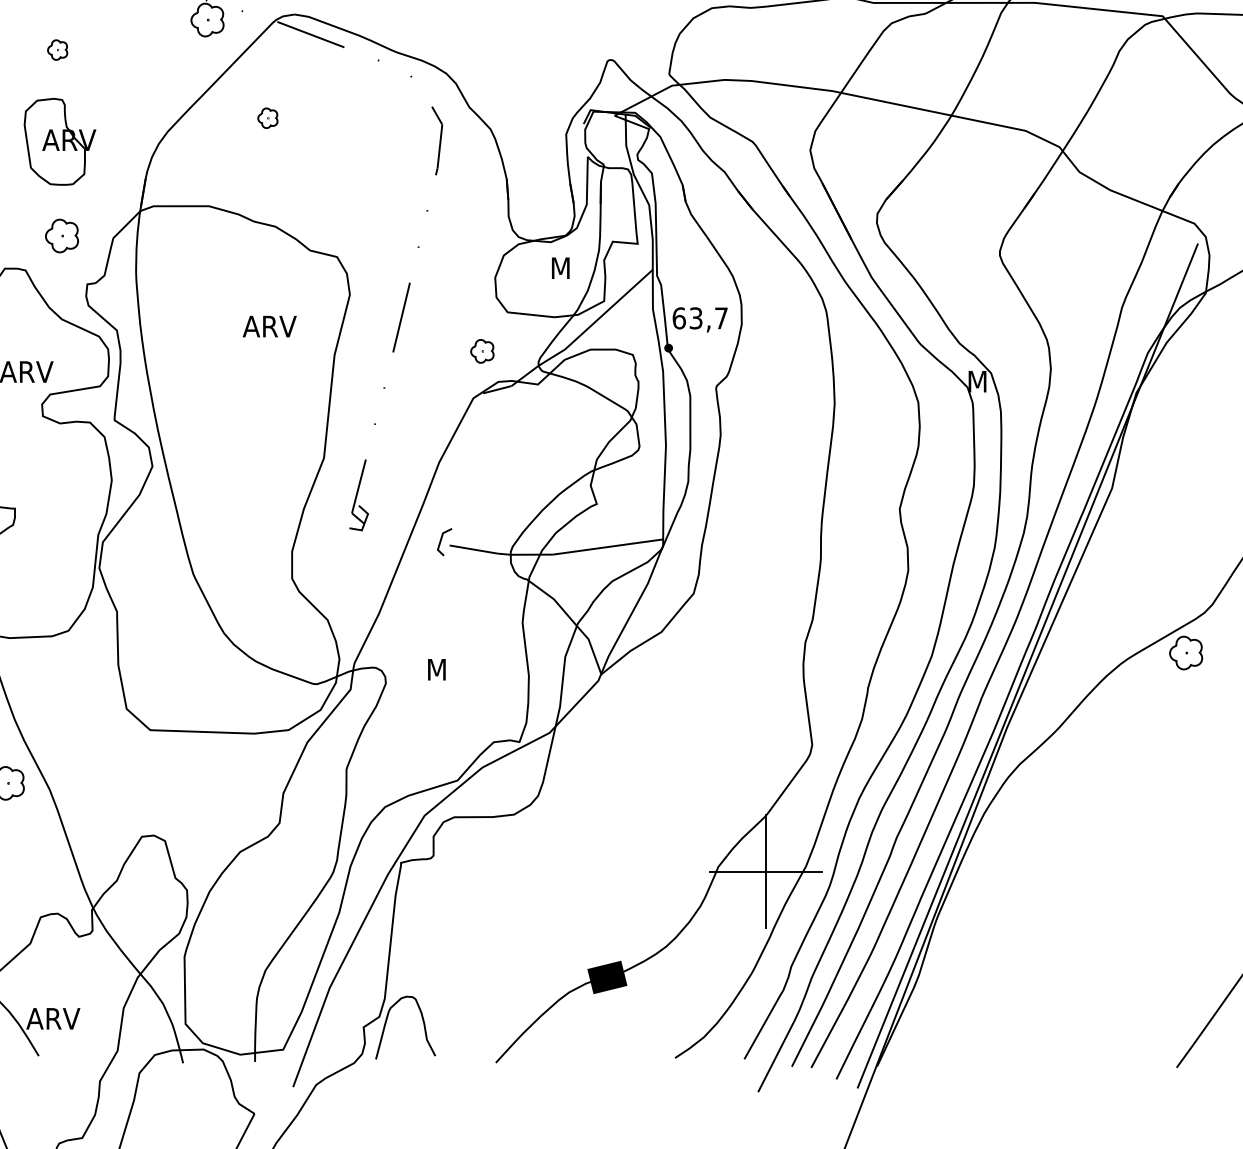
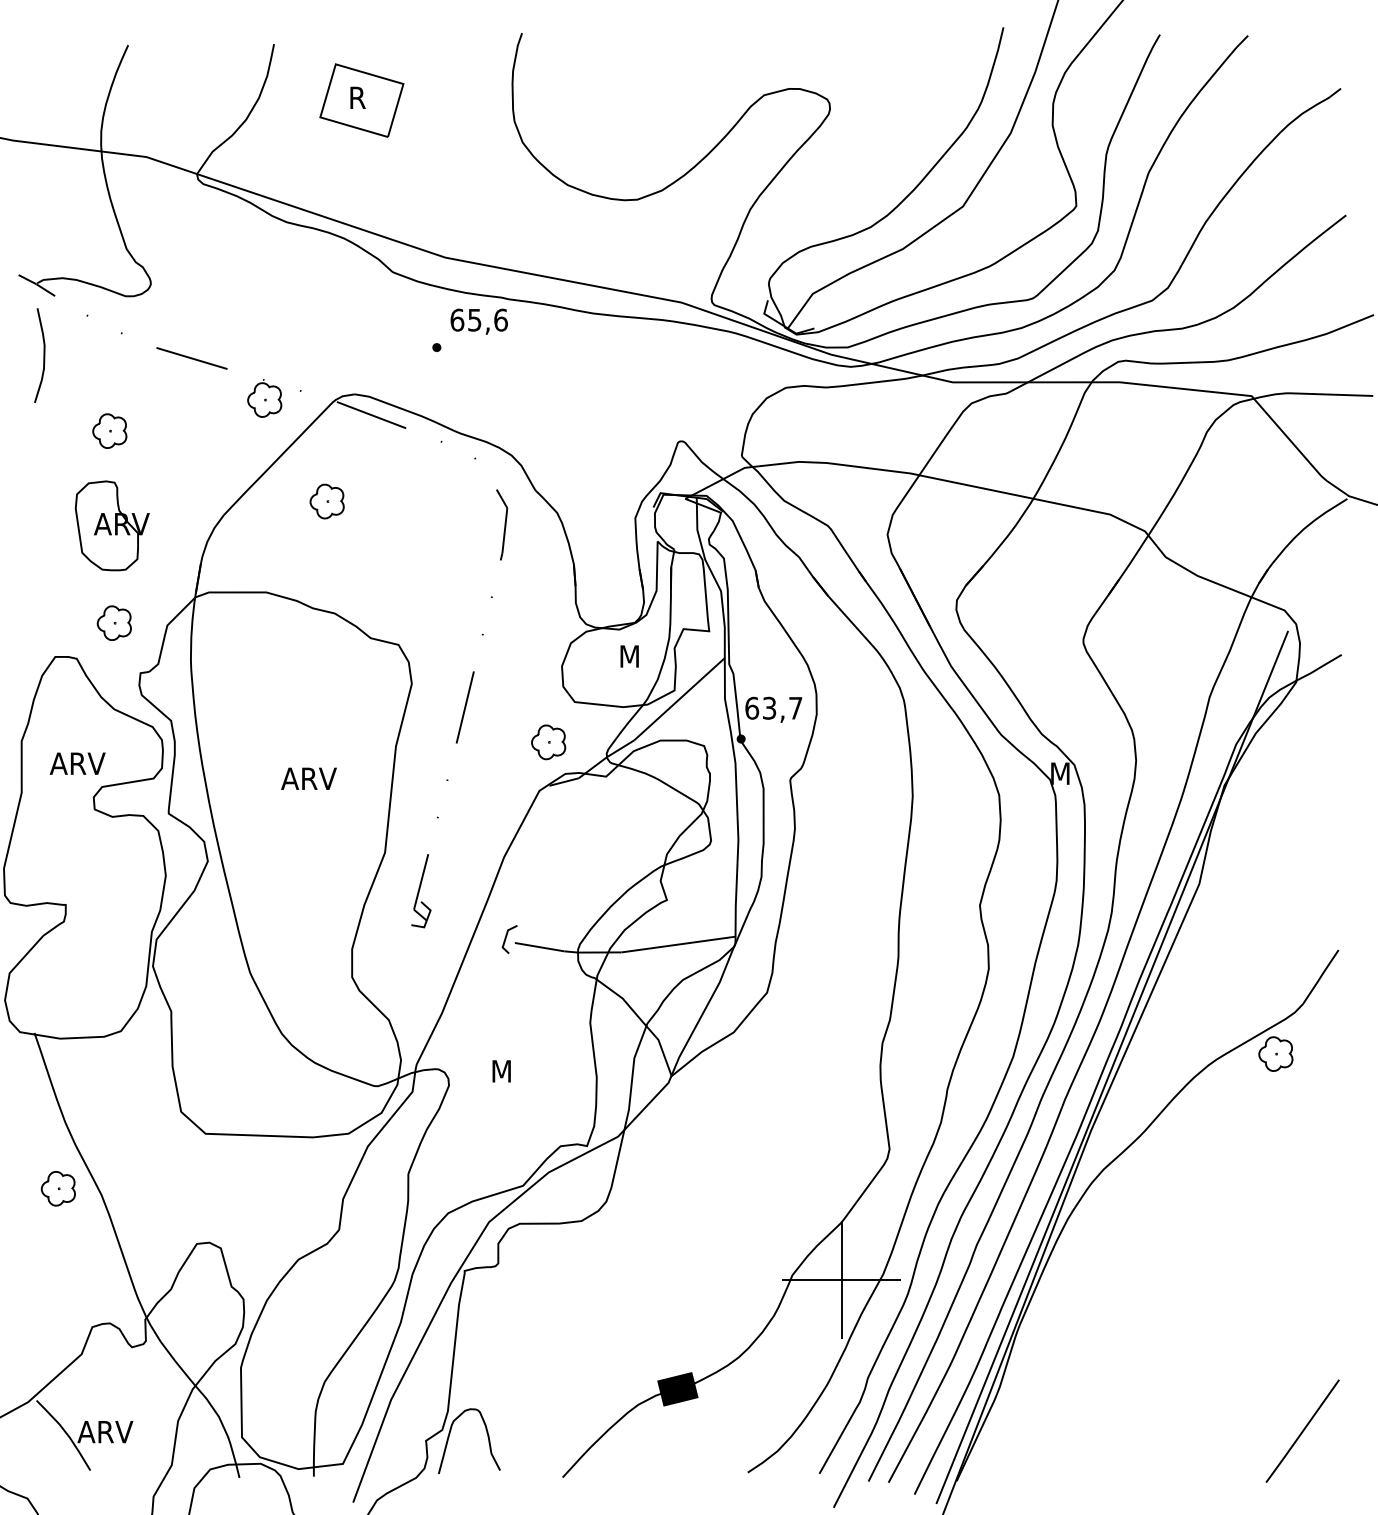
part: (57, 49) -> (109, 430), size x1.67
part: (267, 118) -> (326, 501), size x1.67
text: (269, 326) -> (308, 778), moved
part: (482, 351) -> (548, 742), size x1.43

